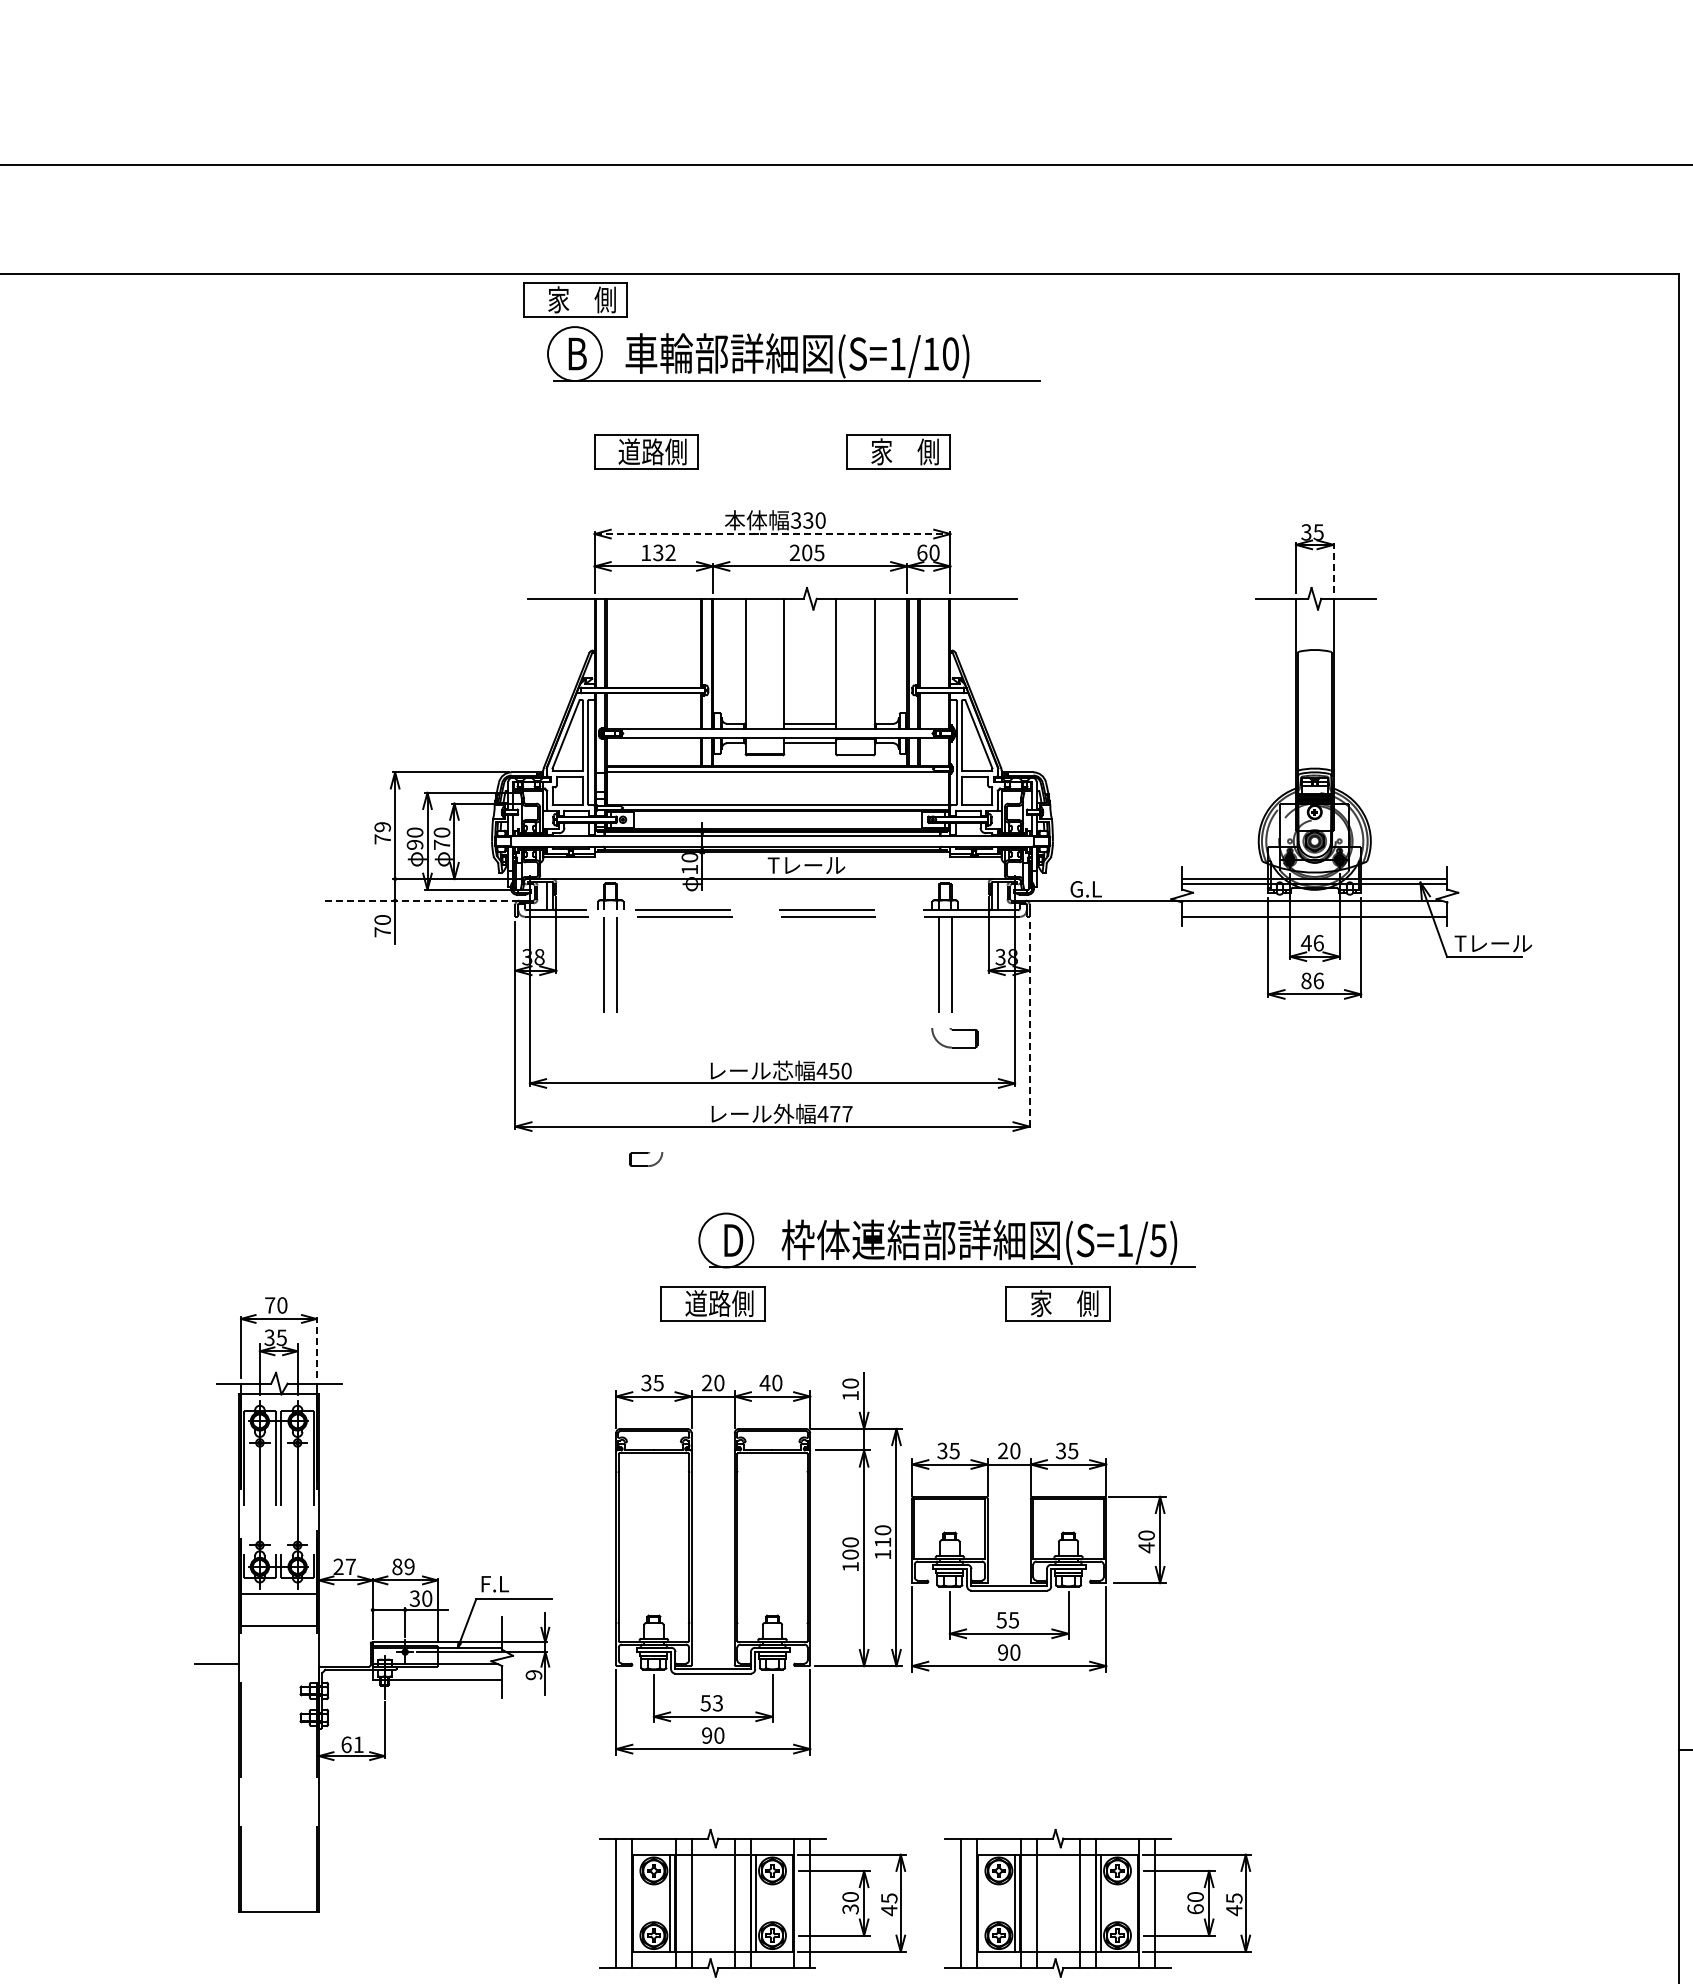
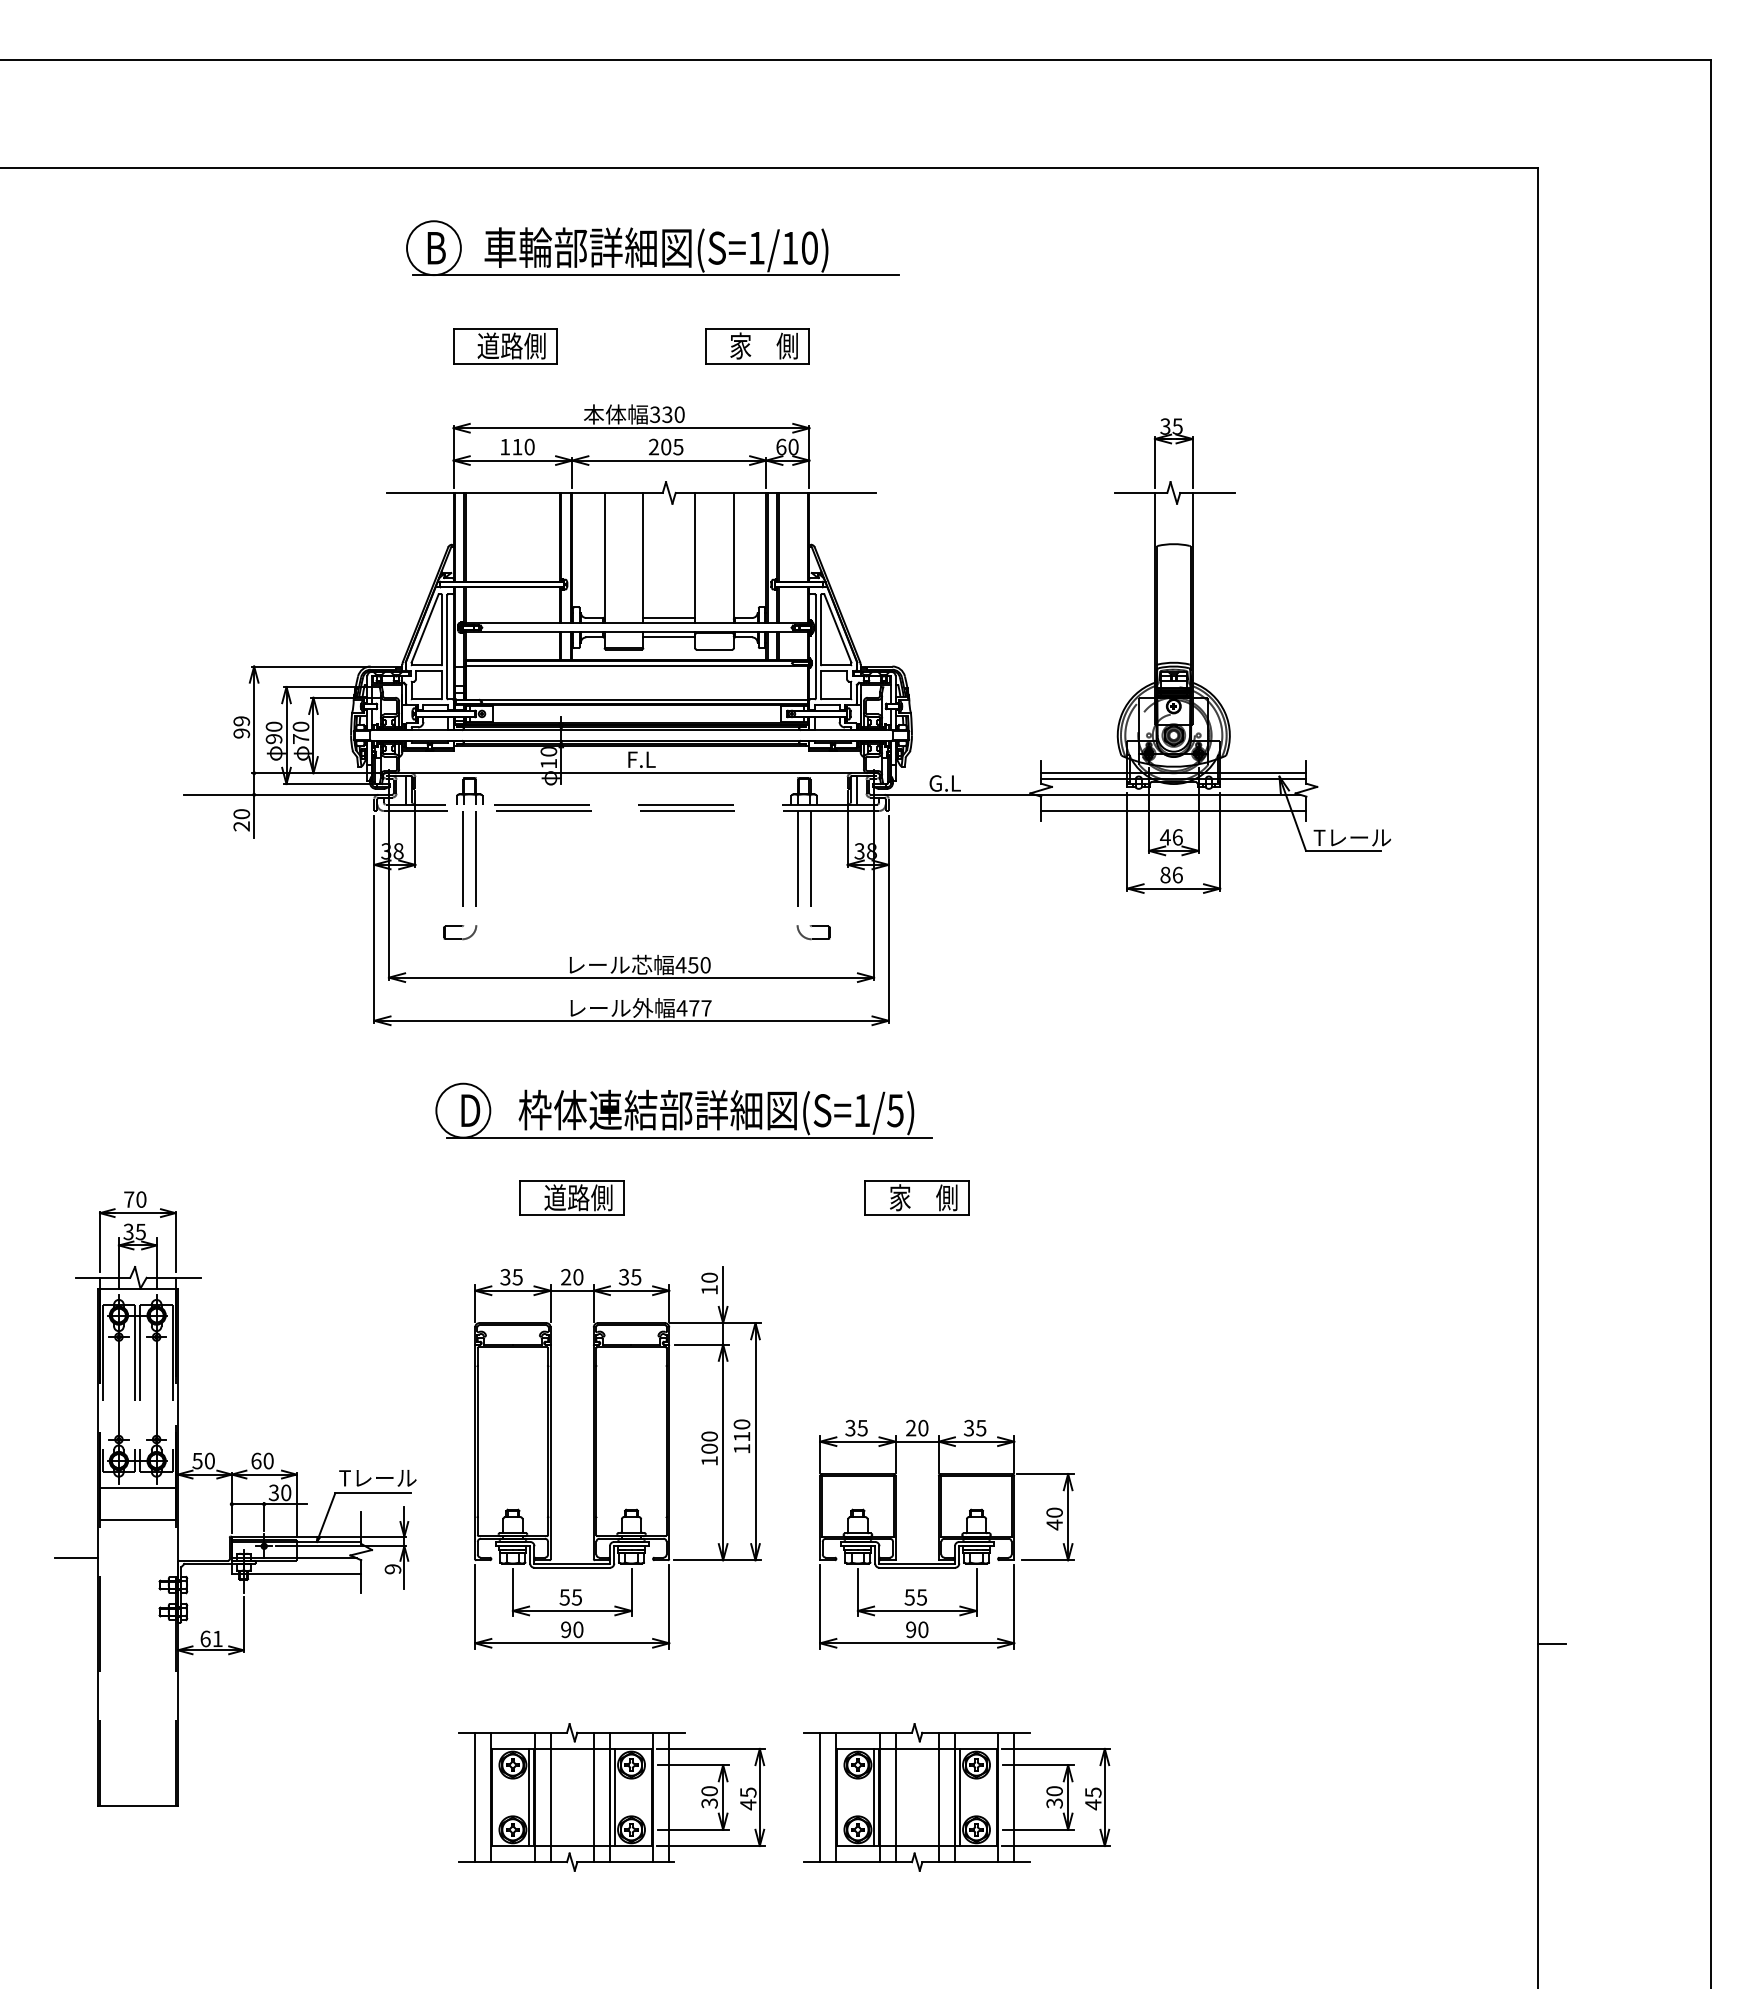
part: (575, 300) -> (434, 194), removed
line: (772, 534) -> (631, 428), dashed -> solid
text: (664, 552) -> (523, 446), 132 -> 110
line: (1333, 567) -> (1192, 461), dashed -> solid
text: (382, 839) -> (241, 733), 79 -> 99
text: (806, 865) -> (665, 759), Tレール -> F.L
line: (422, 900) -> (281, 794), dashed -> solid
text: (382, 932) -> (241, 826), 70 -> 20
line: (1029, 1026) -> (888, 920), dashed -> solid
part: (954, 1038) -> (813, 932), size x0.71
part: (646, 1159) -> (460, 932), moved
part: (946, 1240) -> (683, 1110), moved
line: (316, 1347) -> (175, 1241), dashed -> solid
text: (770, 1383) -> (629, 1277), 40 -> 35
part: (1038, 1557) -> (946, 1534), moved
text: (344, 1566) -> (203, 1460), 27 -> 50
text: (403, 1566) -> (262, 1460), 89 -> 60
text: (518, 1583) -> (377, 1477), F.L -> Tレール
text: (717, 1703) -> (576, 1597), 53 -> 55
text: (1195, 1909) -> (1054, 1803), 60 -> 30

